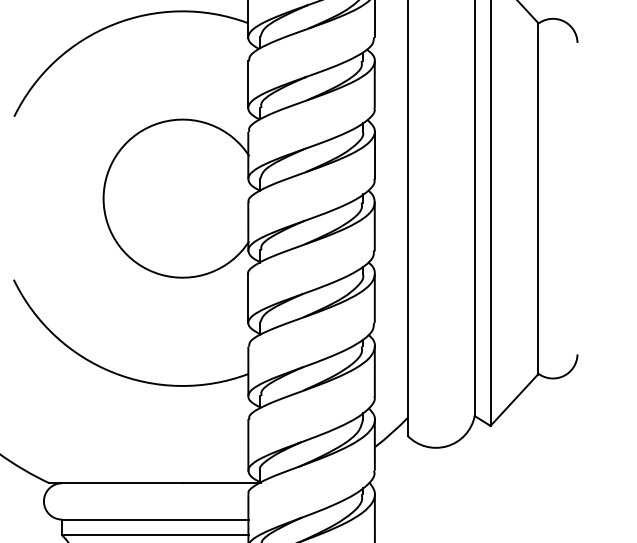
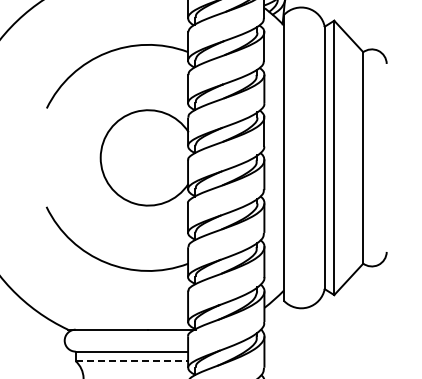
line: (156, 535) -> (132, 361), solid -> dashed

